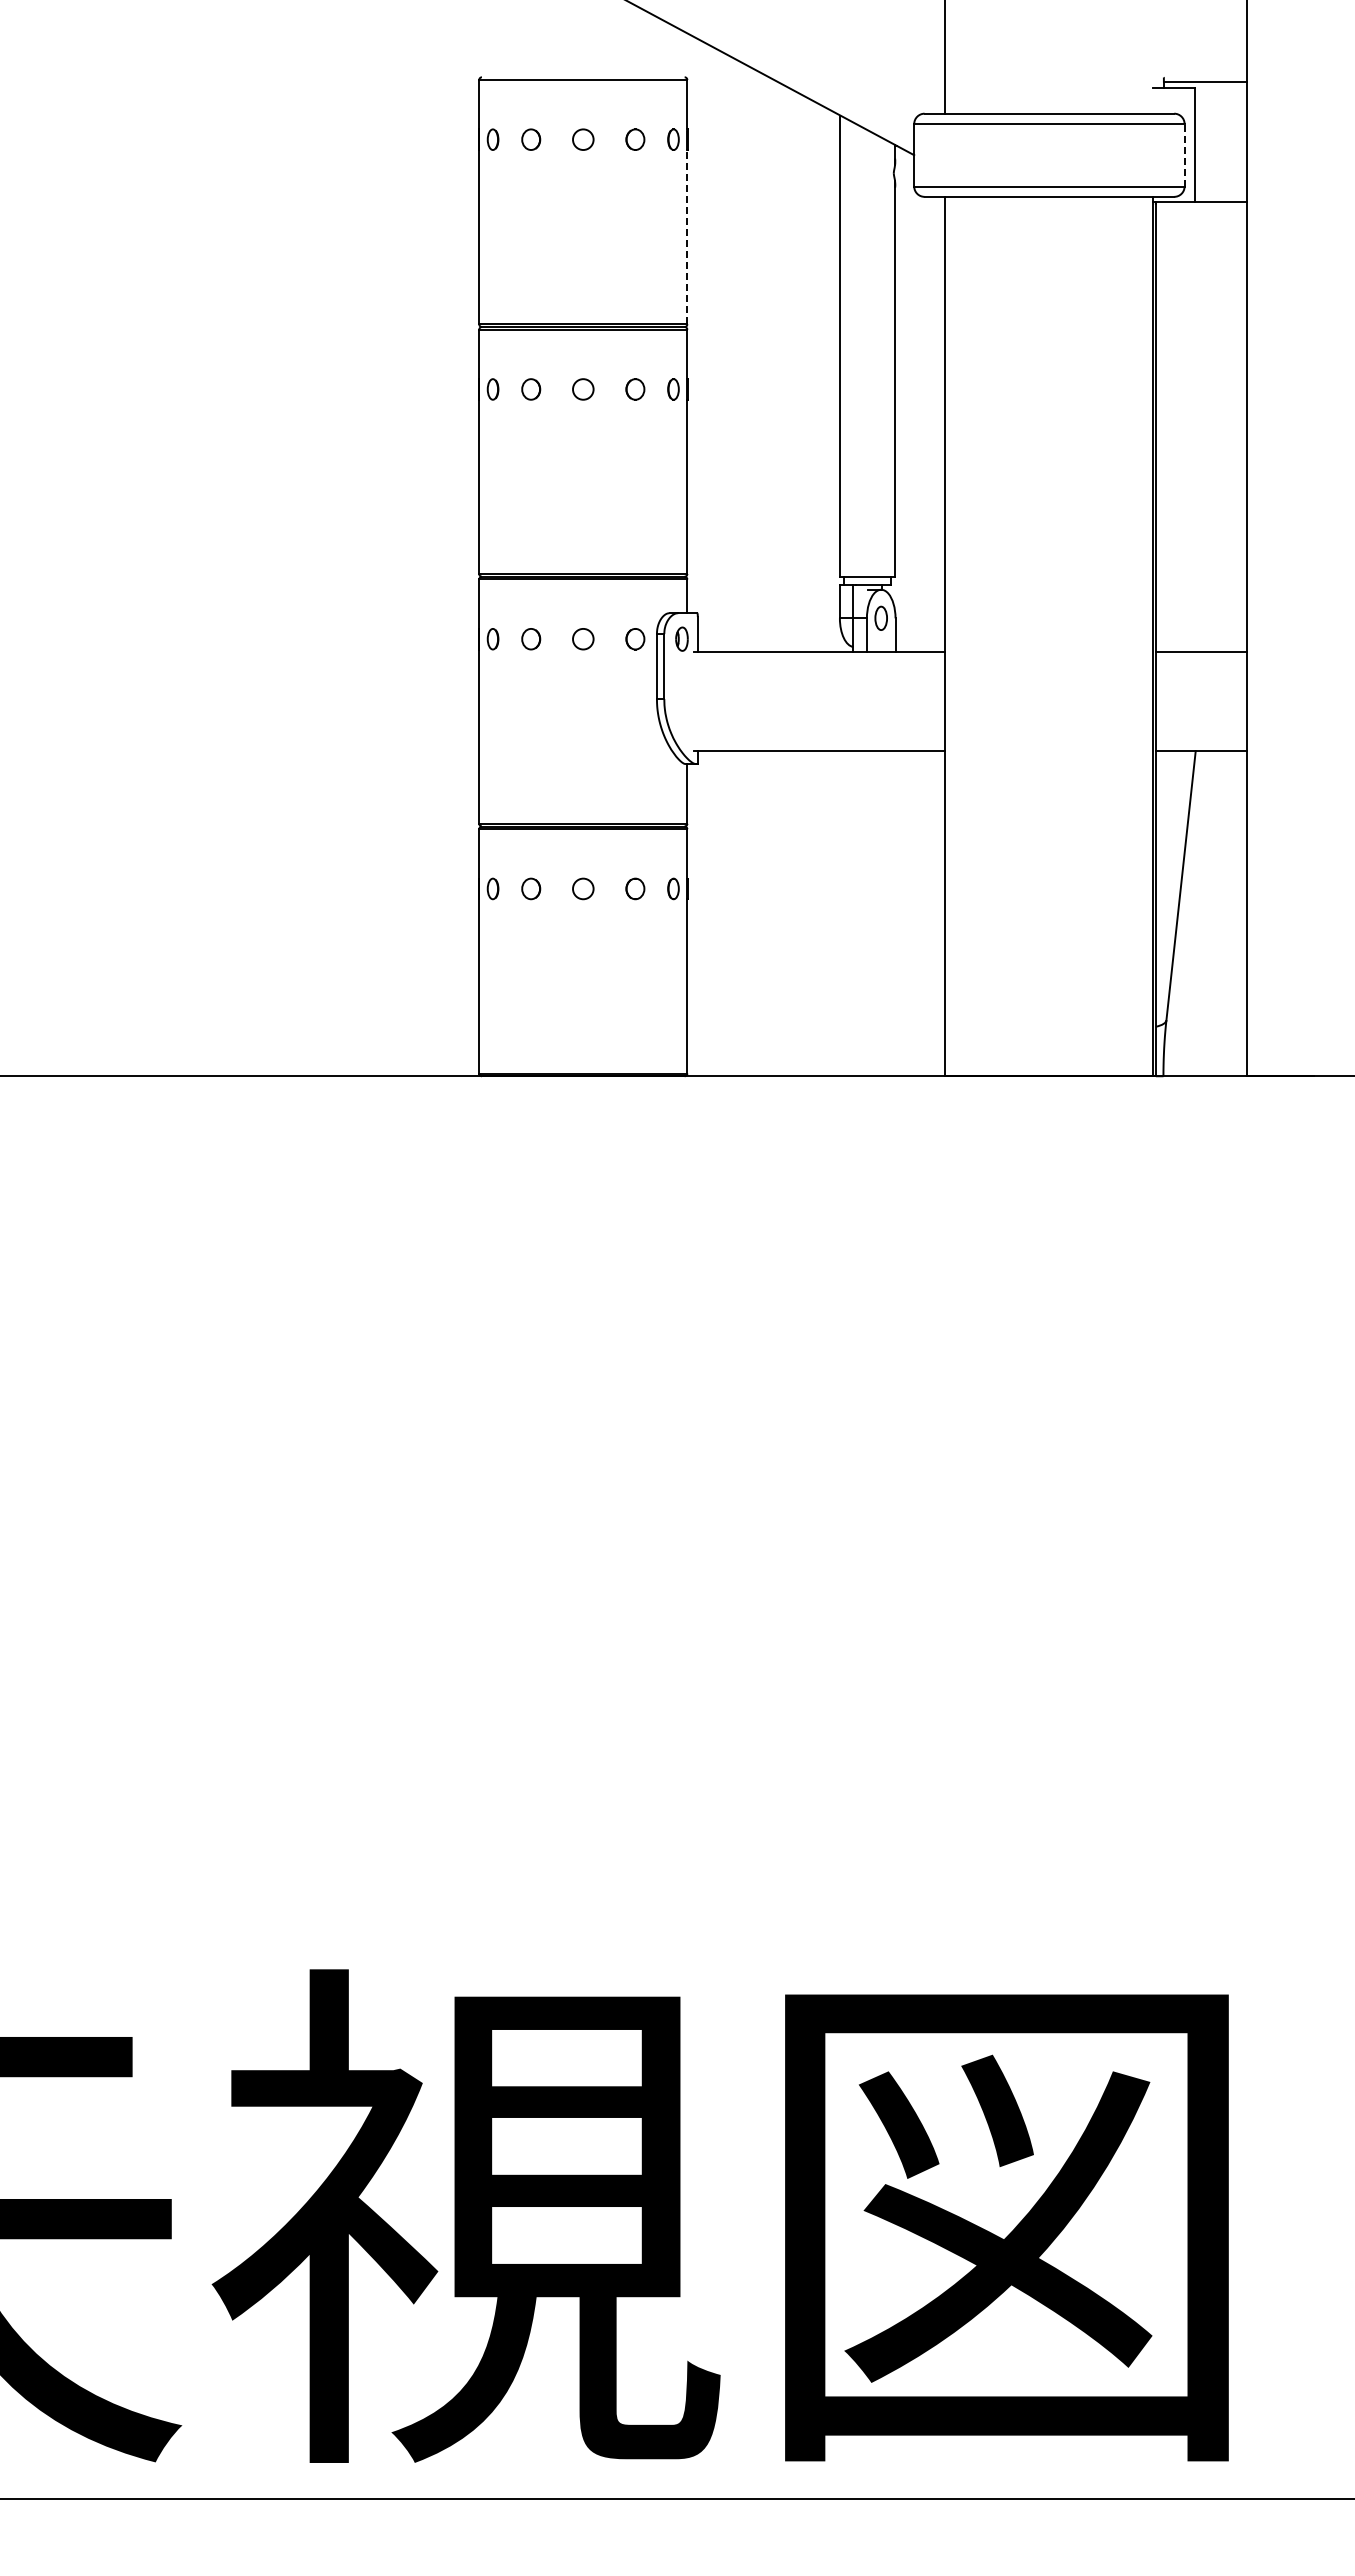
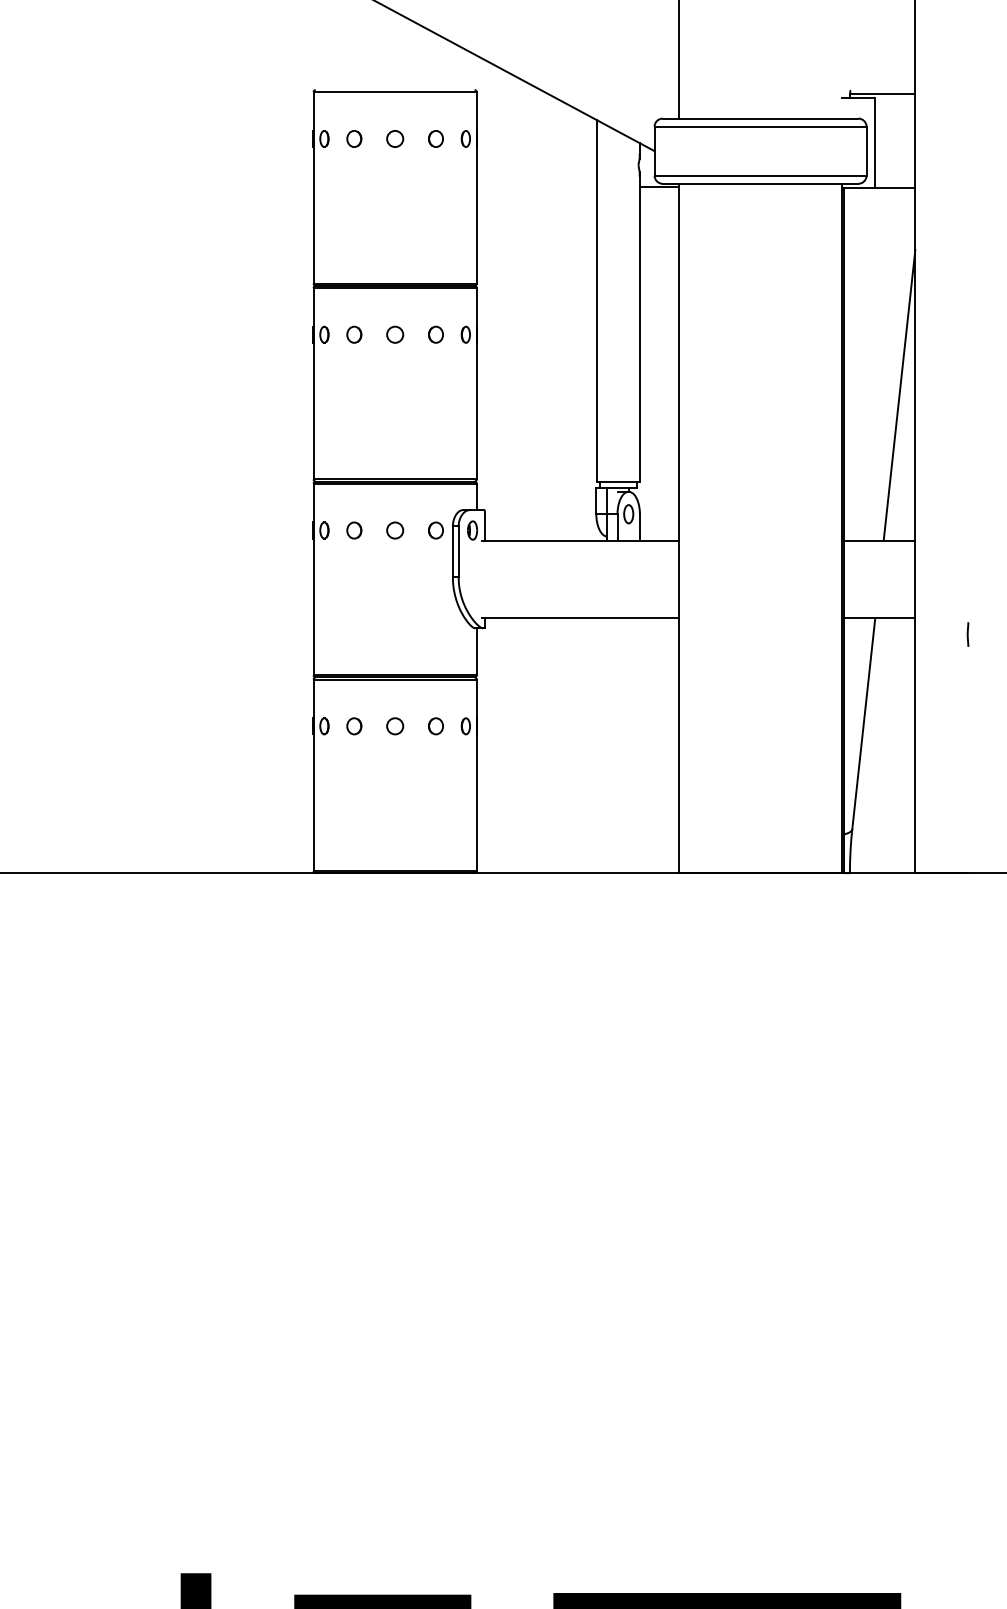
line: (1184, 154) -> (866, 150), dashed -> solid
line: (920, 200) -> (659, 186), added
line: (687, 236) -> (476, 214), dashed -> solid
line: (1226, 466) -> (899, 395), added
line: (1313, 771) -> (967, 634), added

